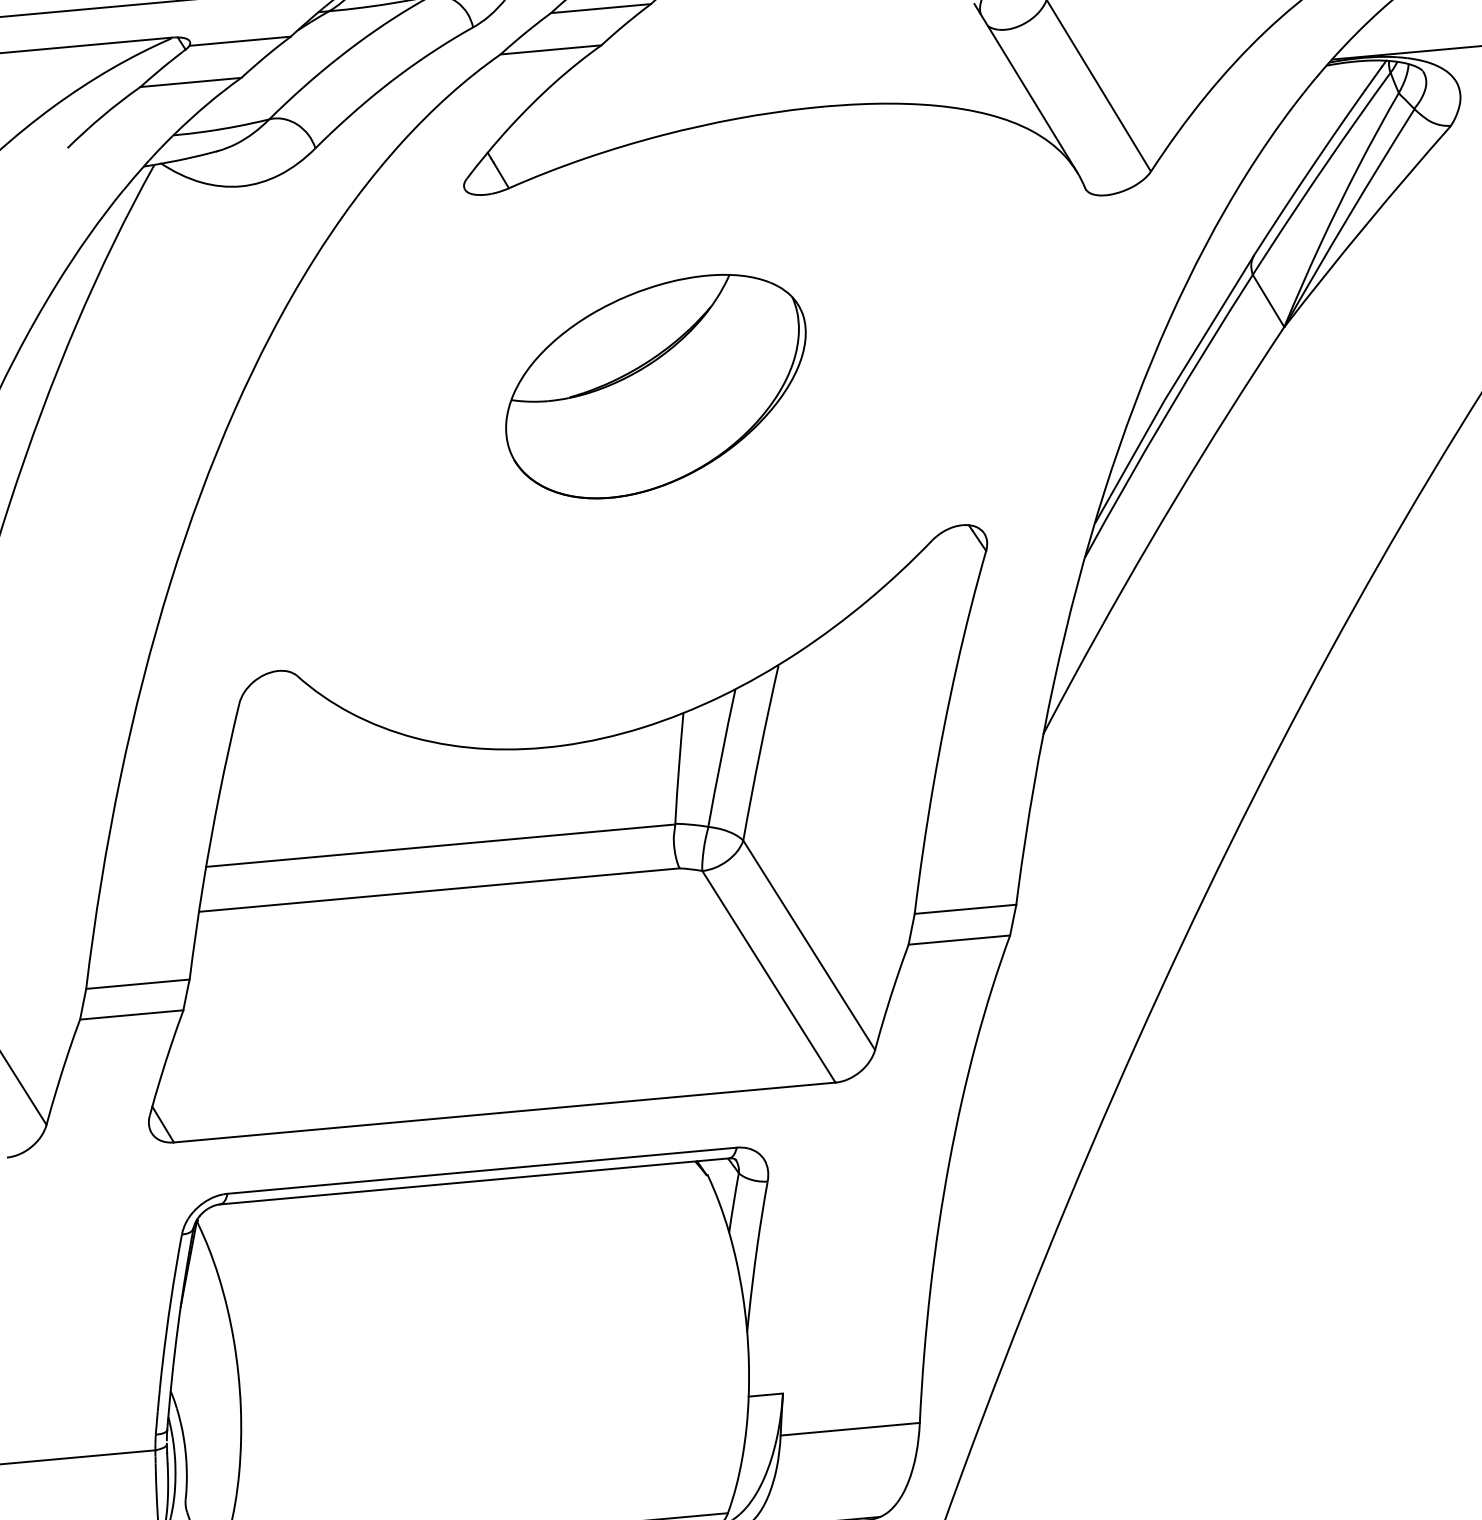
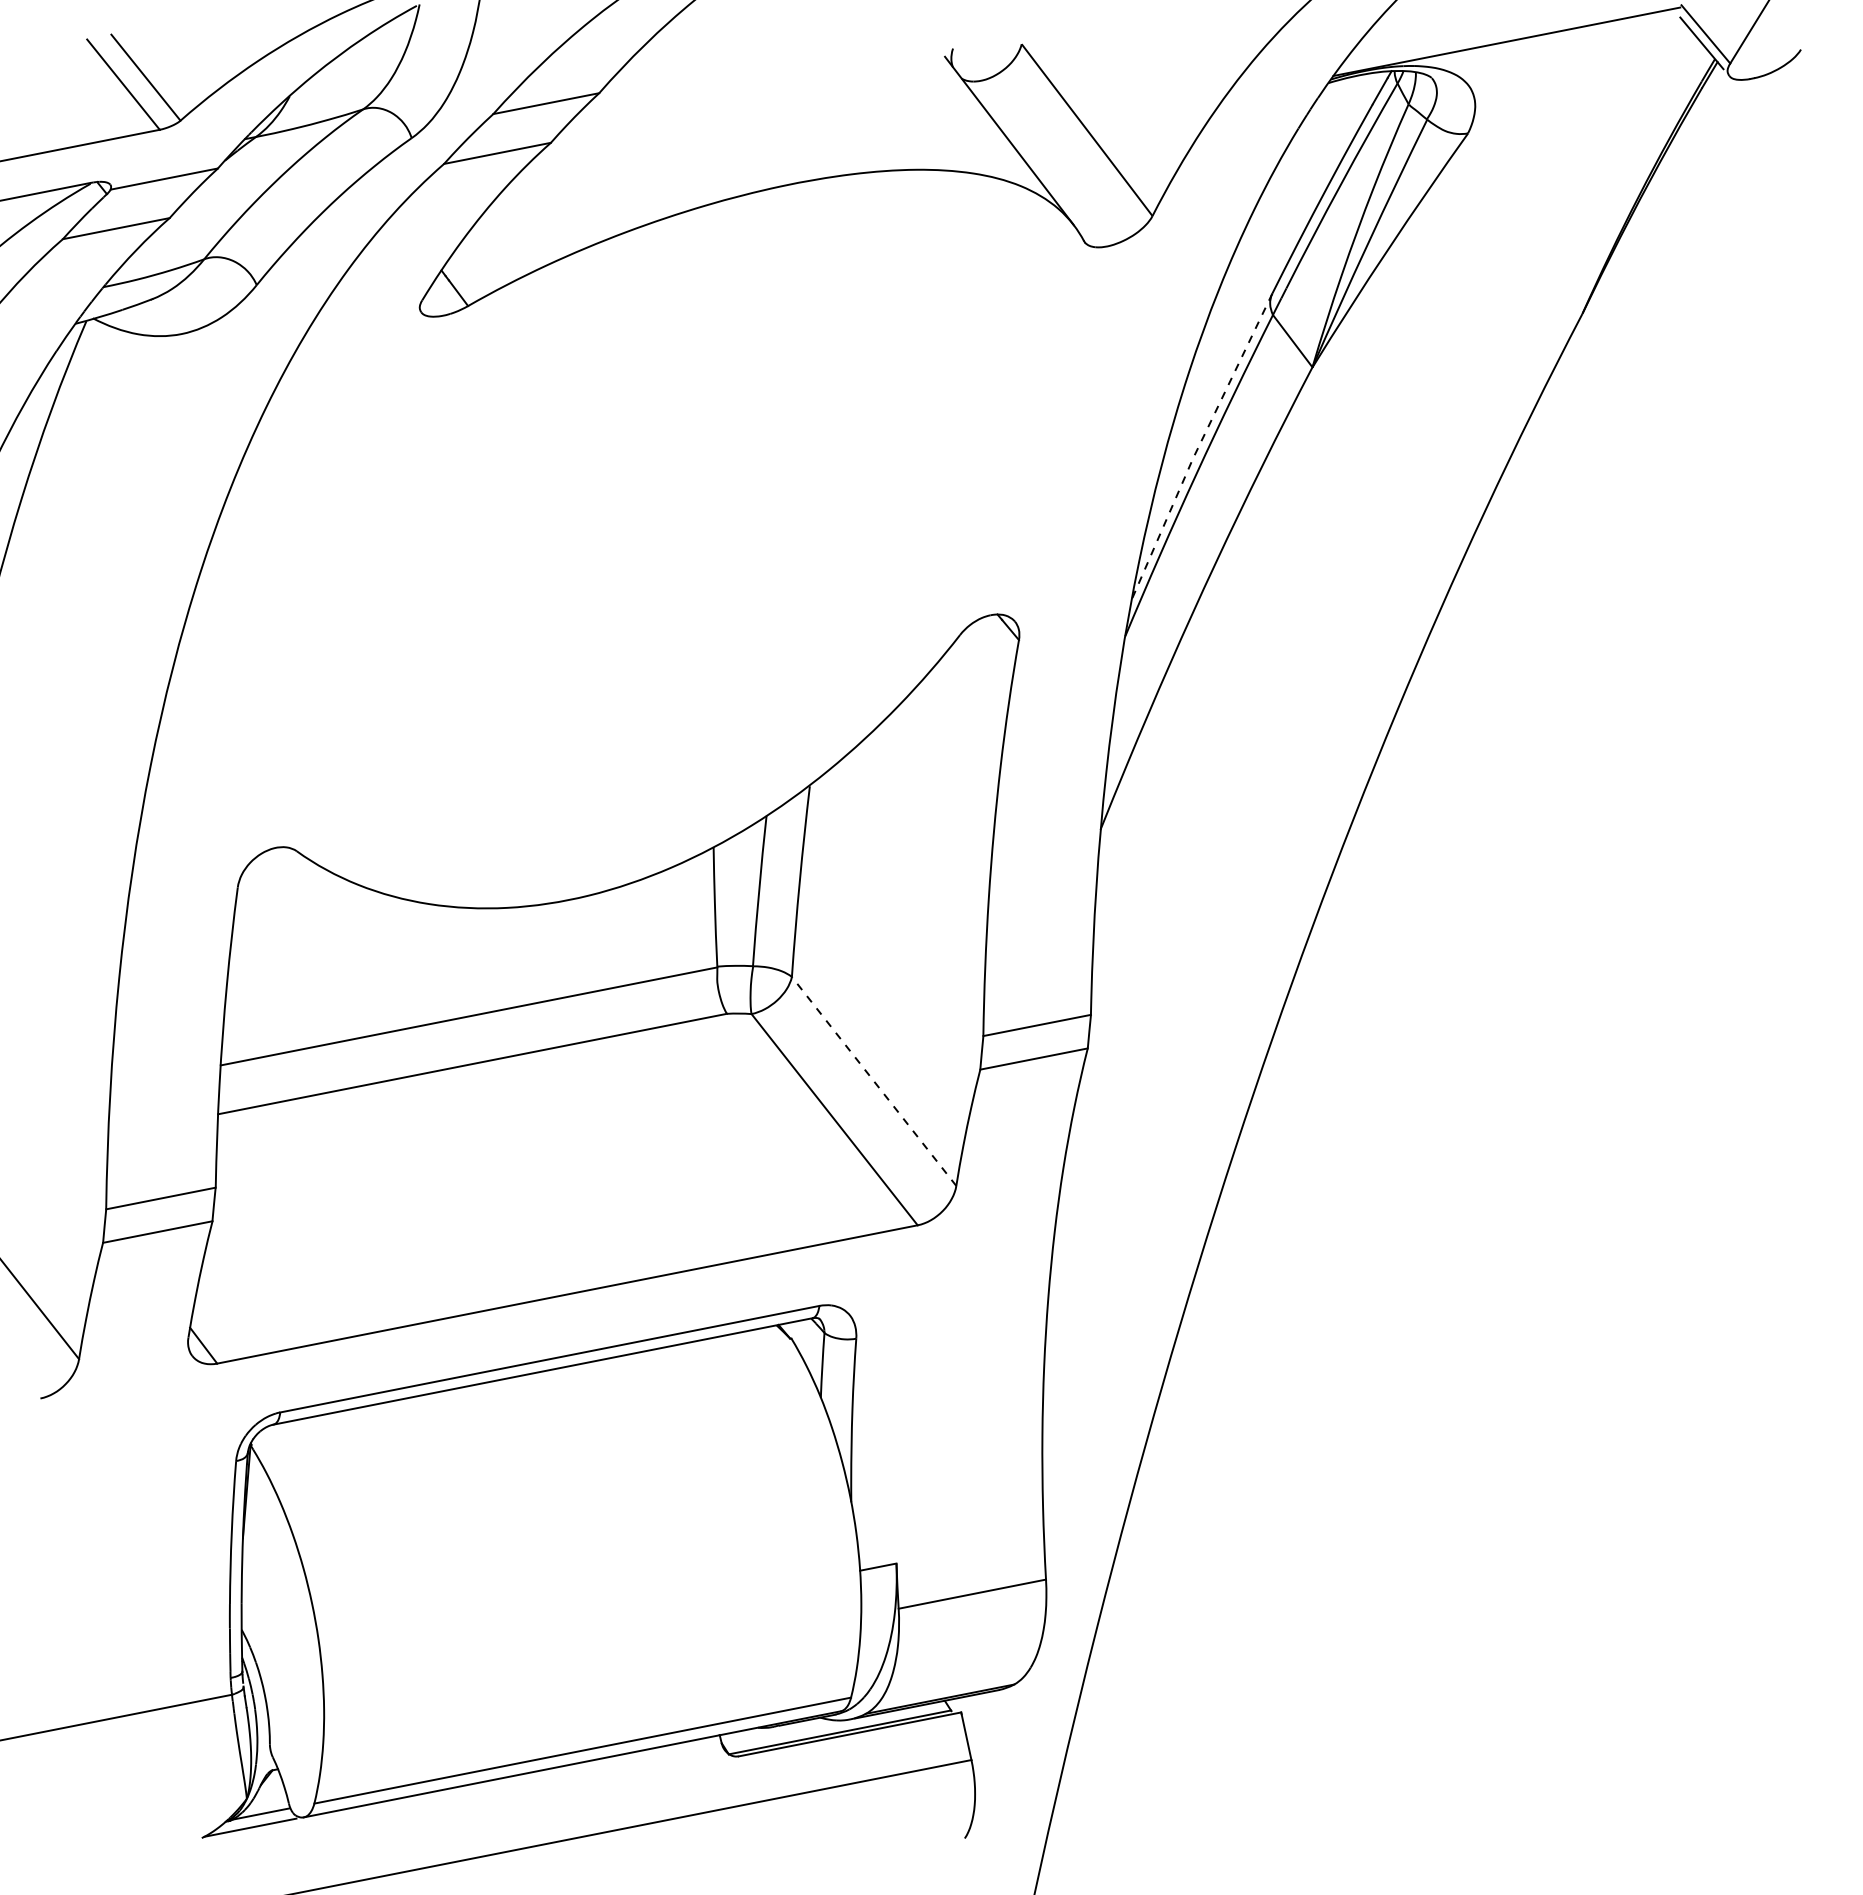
part: (655, 385) -> (646, 500), removed
line: (1172, 388) -> (1199, 445), solid -> dashed
line: (809, 945) -> (874, 1081), solid -> dashed

